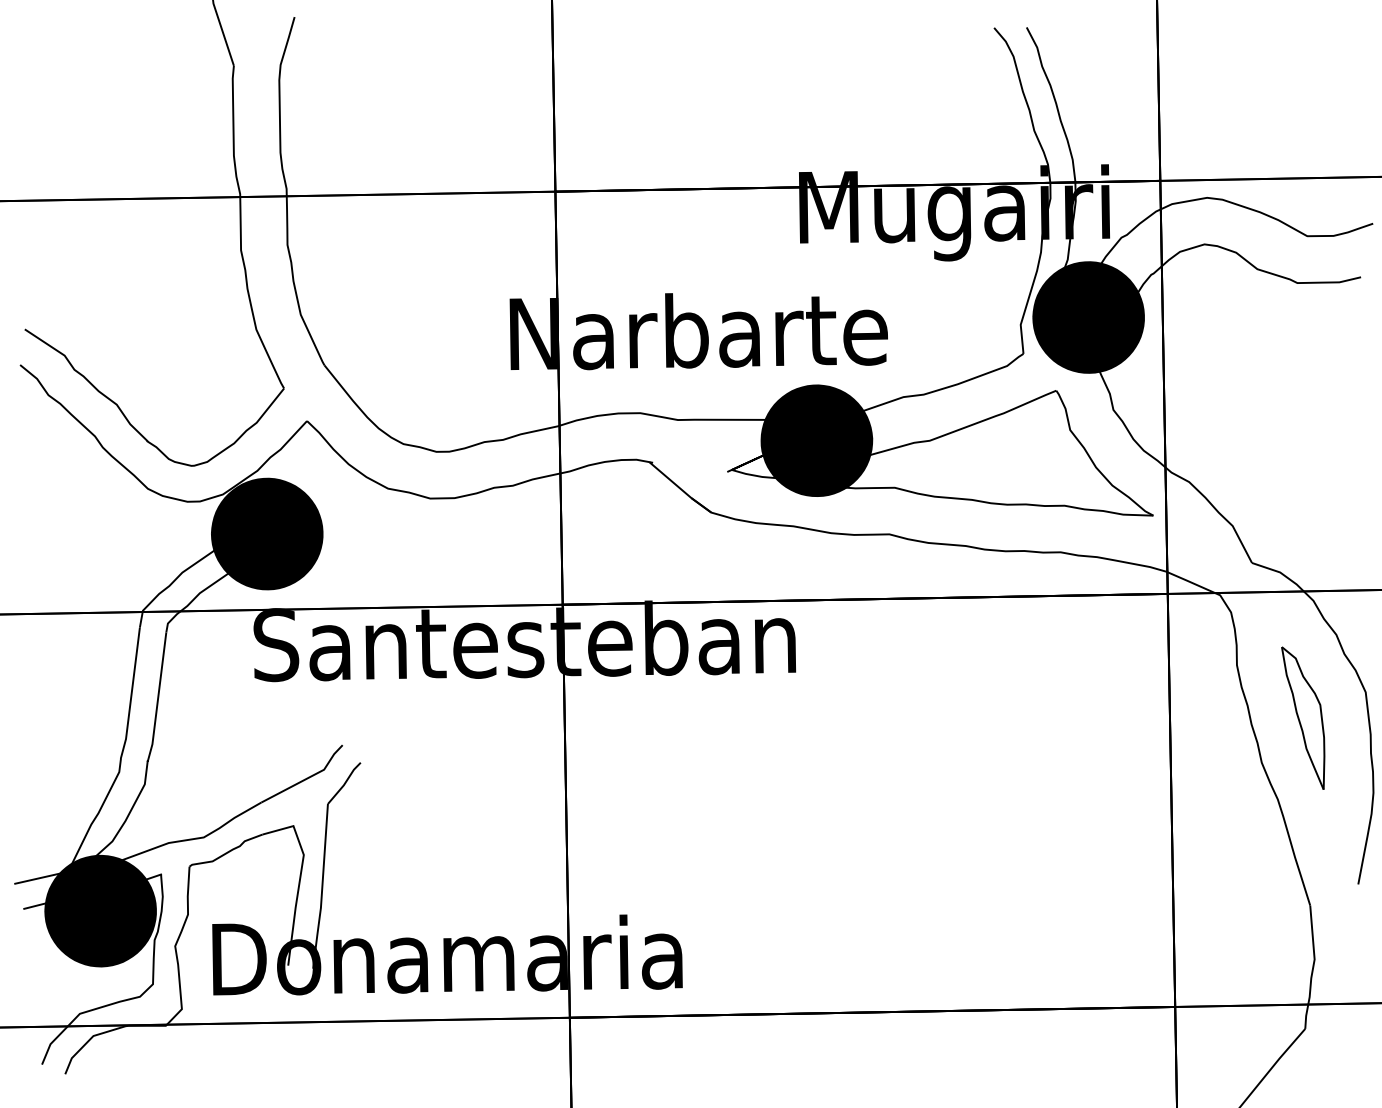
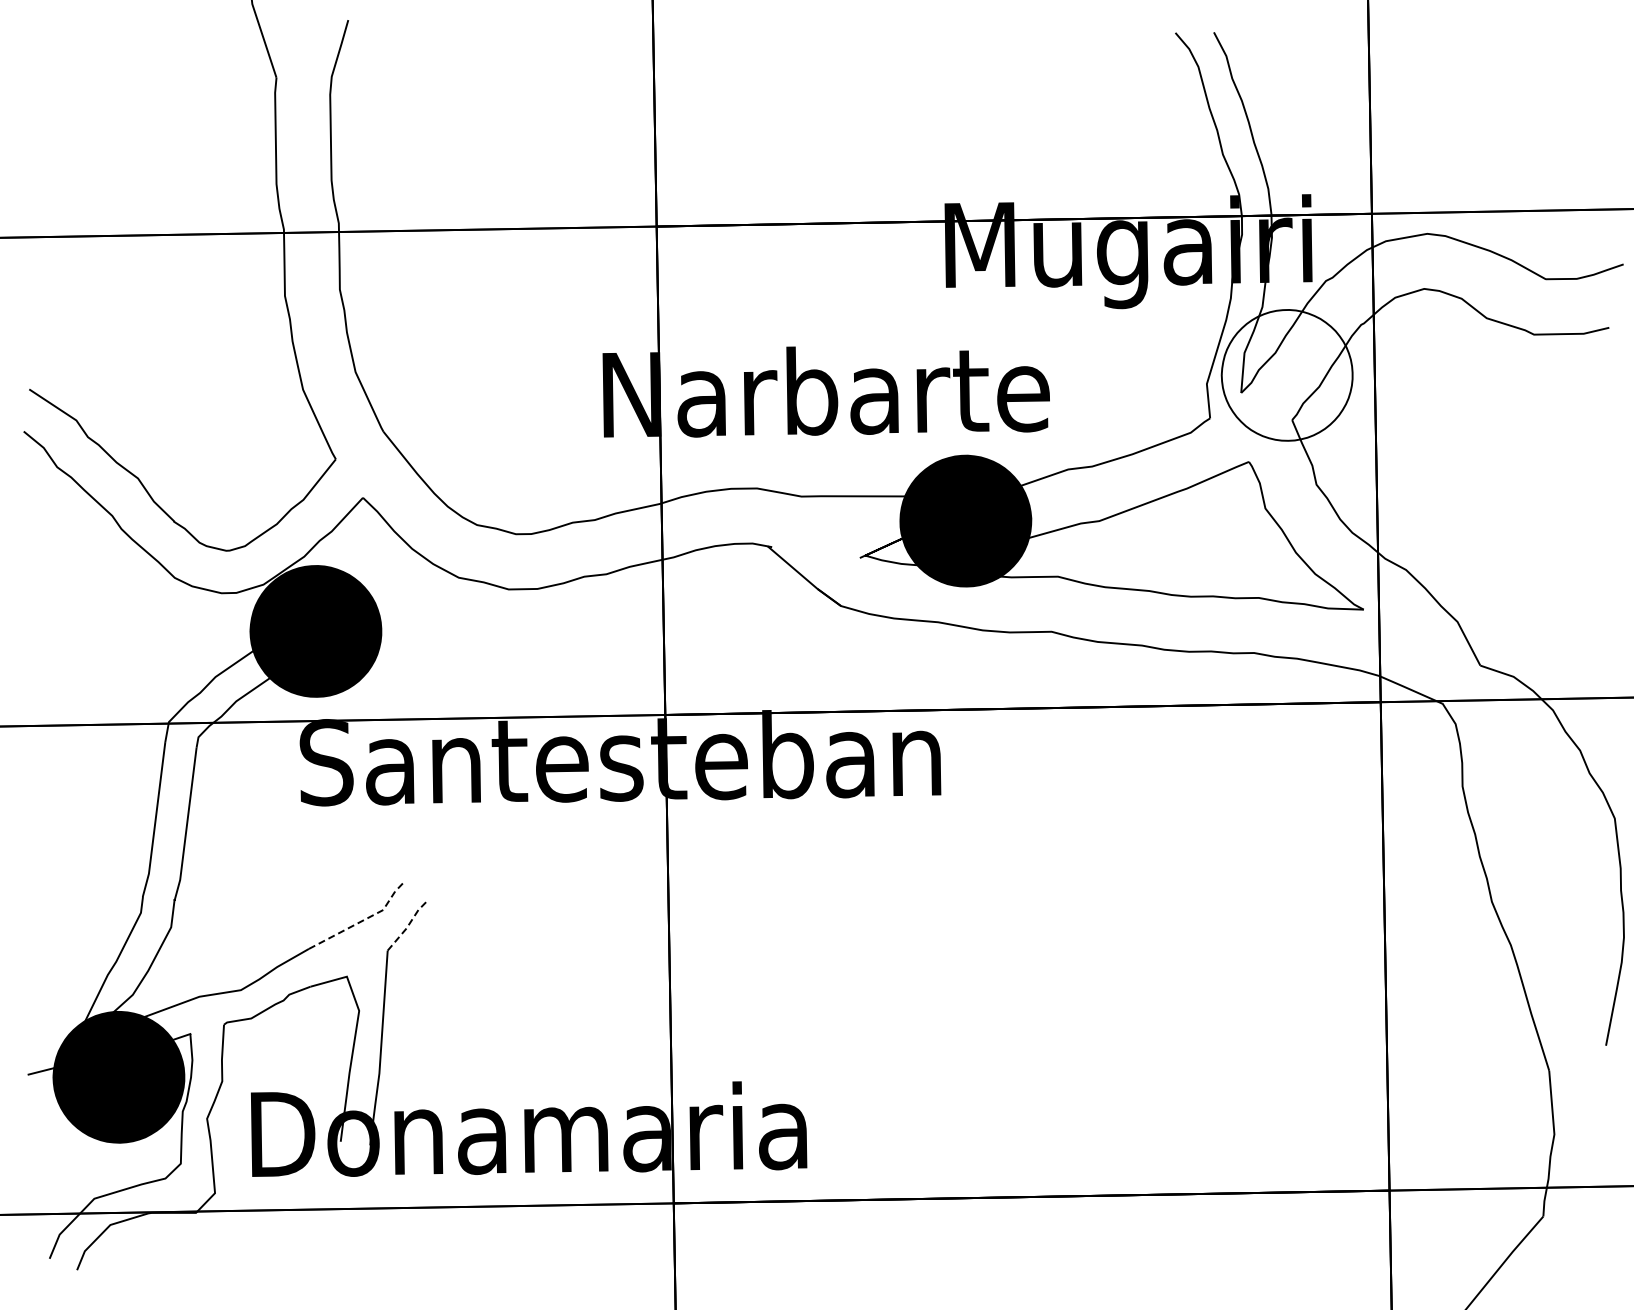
fill: (1088, 316) -> (1286, 374), removed
part: (1302, 717) -> (1540, 848), removed
line: (307, 778) -> (363, 920), solid -> dashed
line: (344, 783) -> (407, 926), solid -> dashed
line: (37, 878) -> (44, 1038), removed

